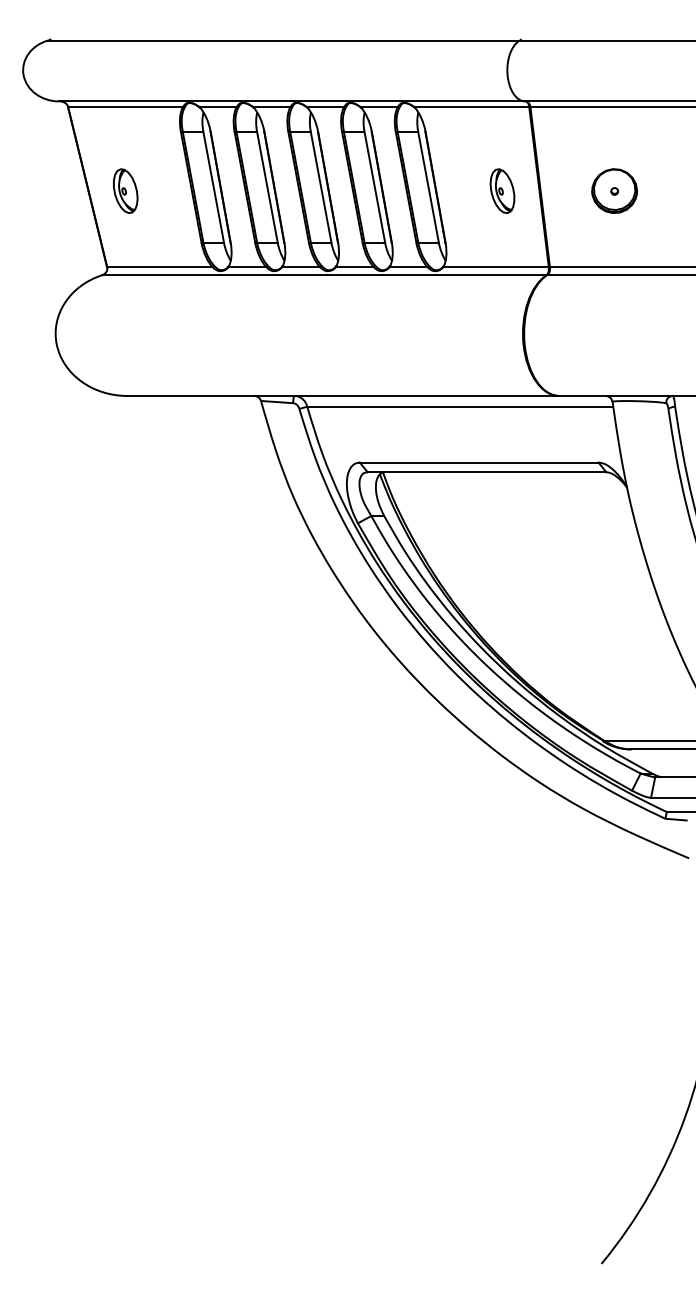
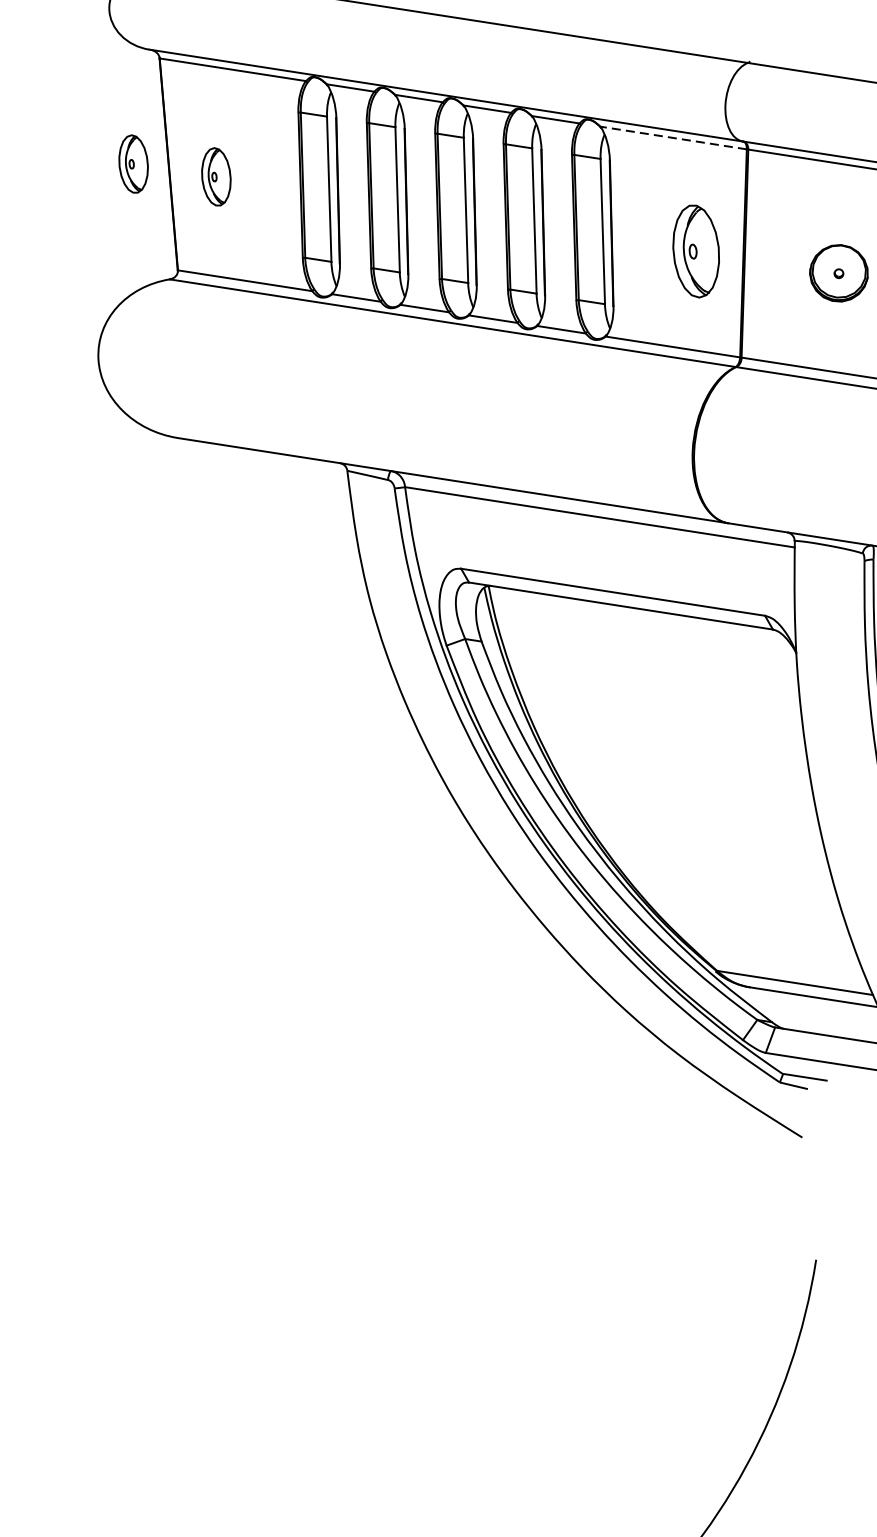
line: (471, 106) -> (673, 137), solid -> dashed
part: (60, 190) -> (133, 163), added
part: (502, 190) -> (696, 250), size x1.6

